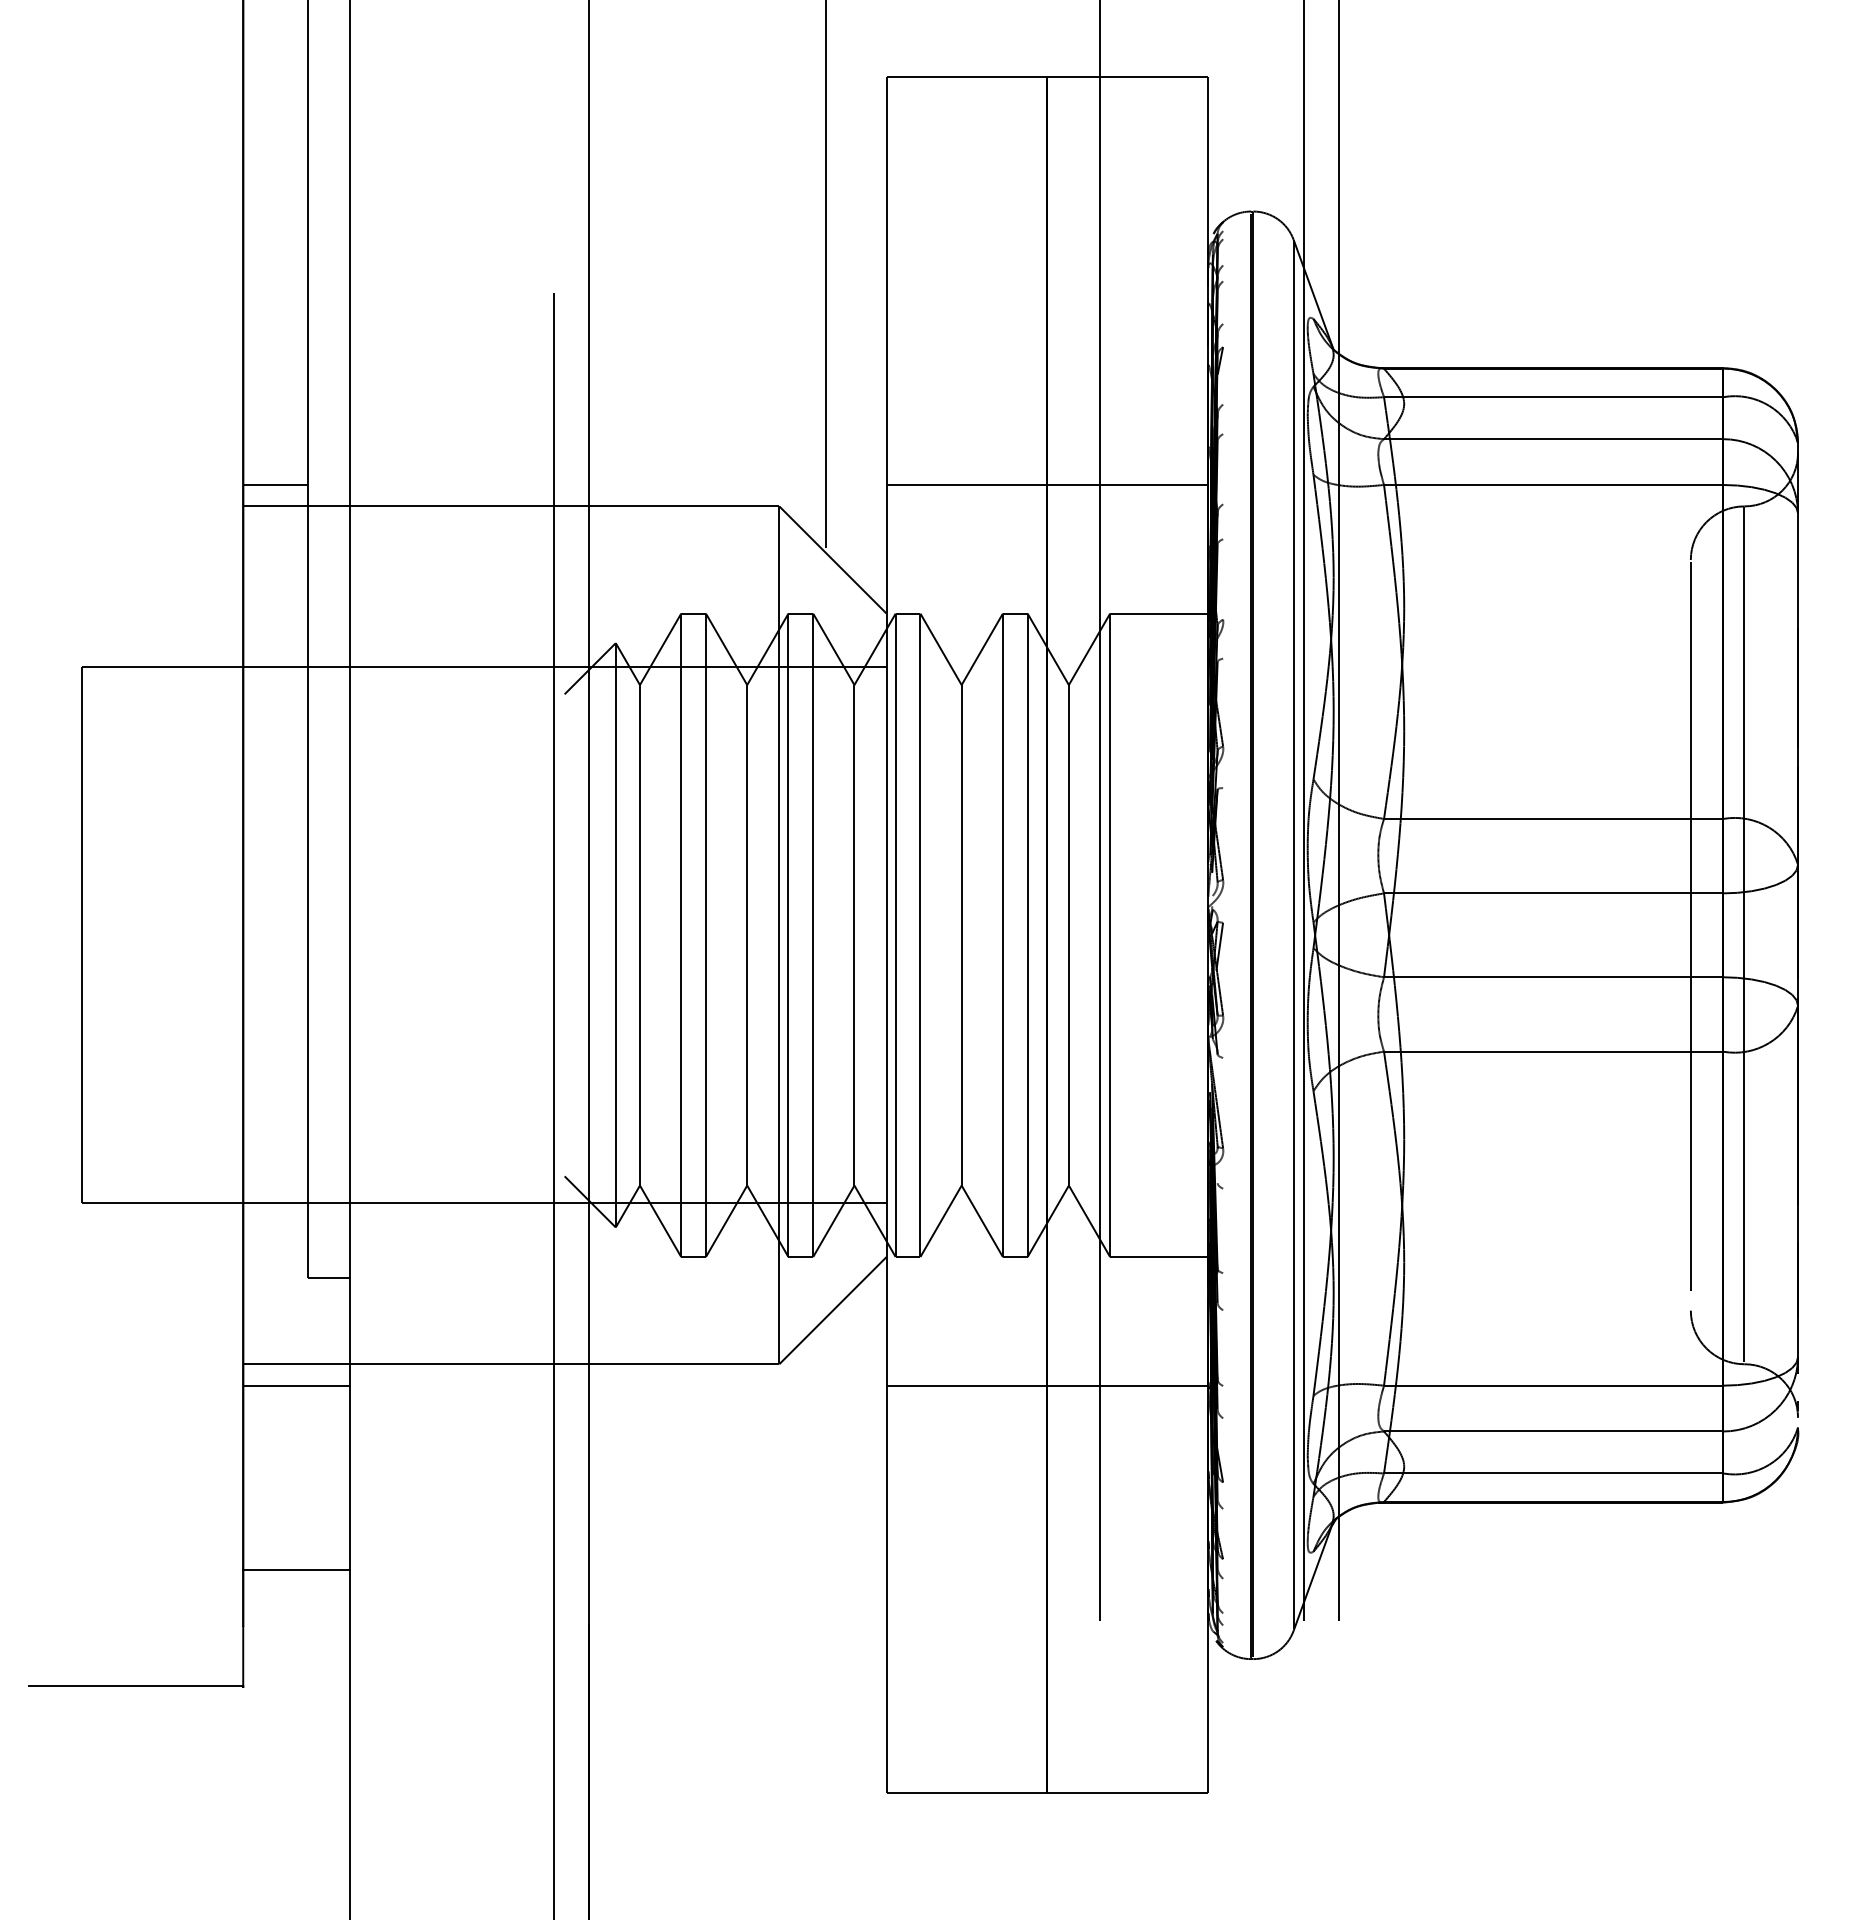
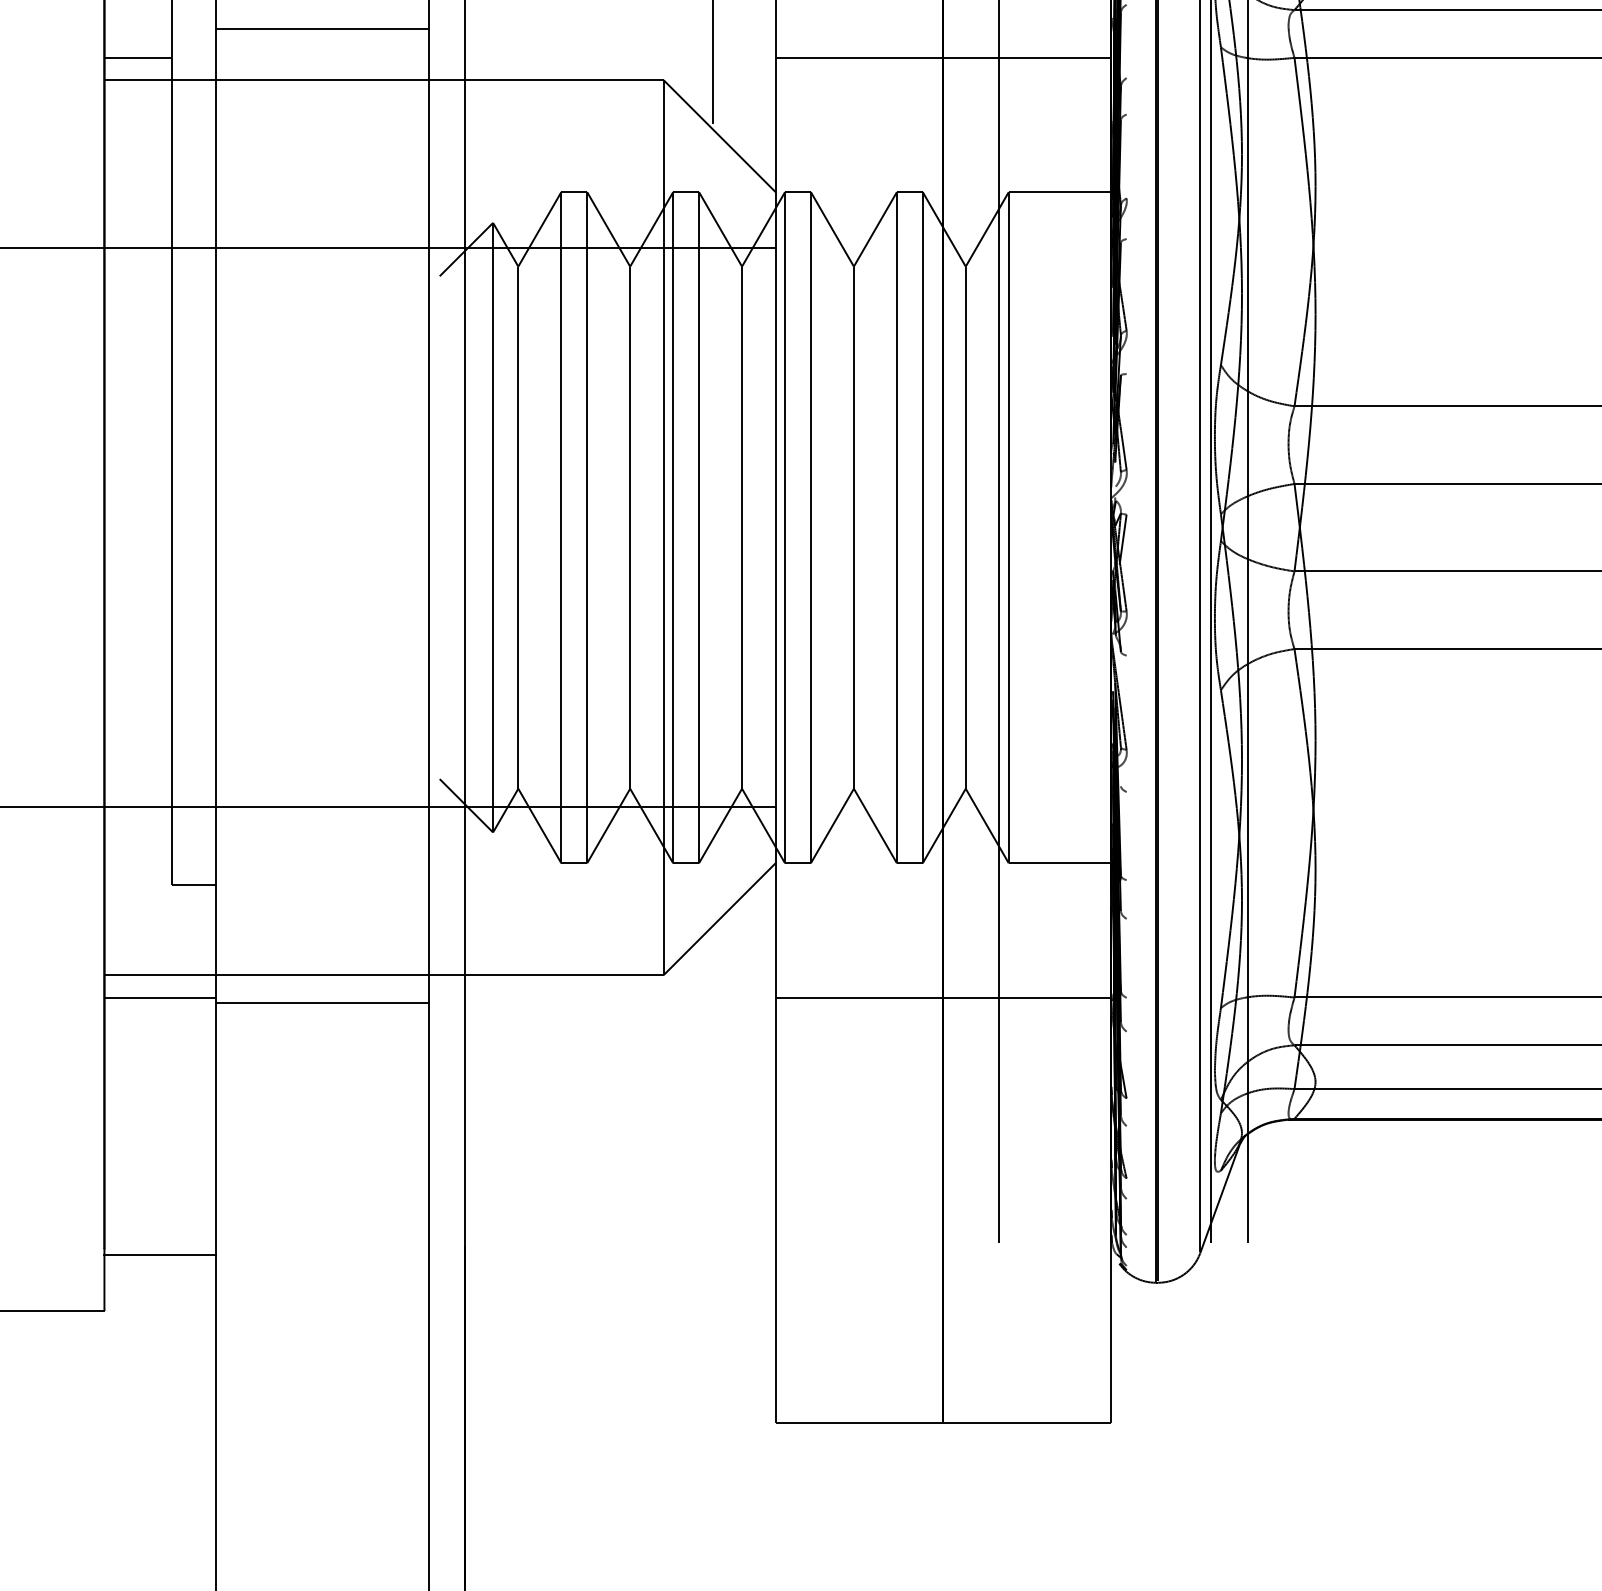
line: (451, 457) -> (321, 29), added
line: (451, 1391) -> (321, 1003), added
line: (296, 1570) -> (160, 1254), moved

